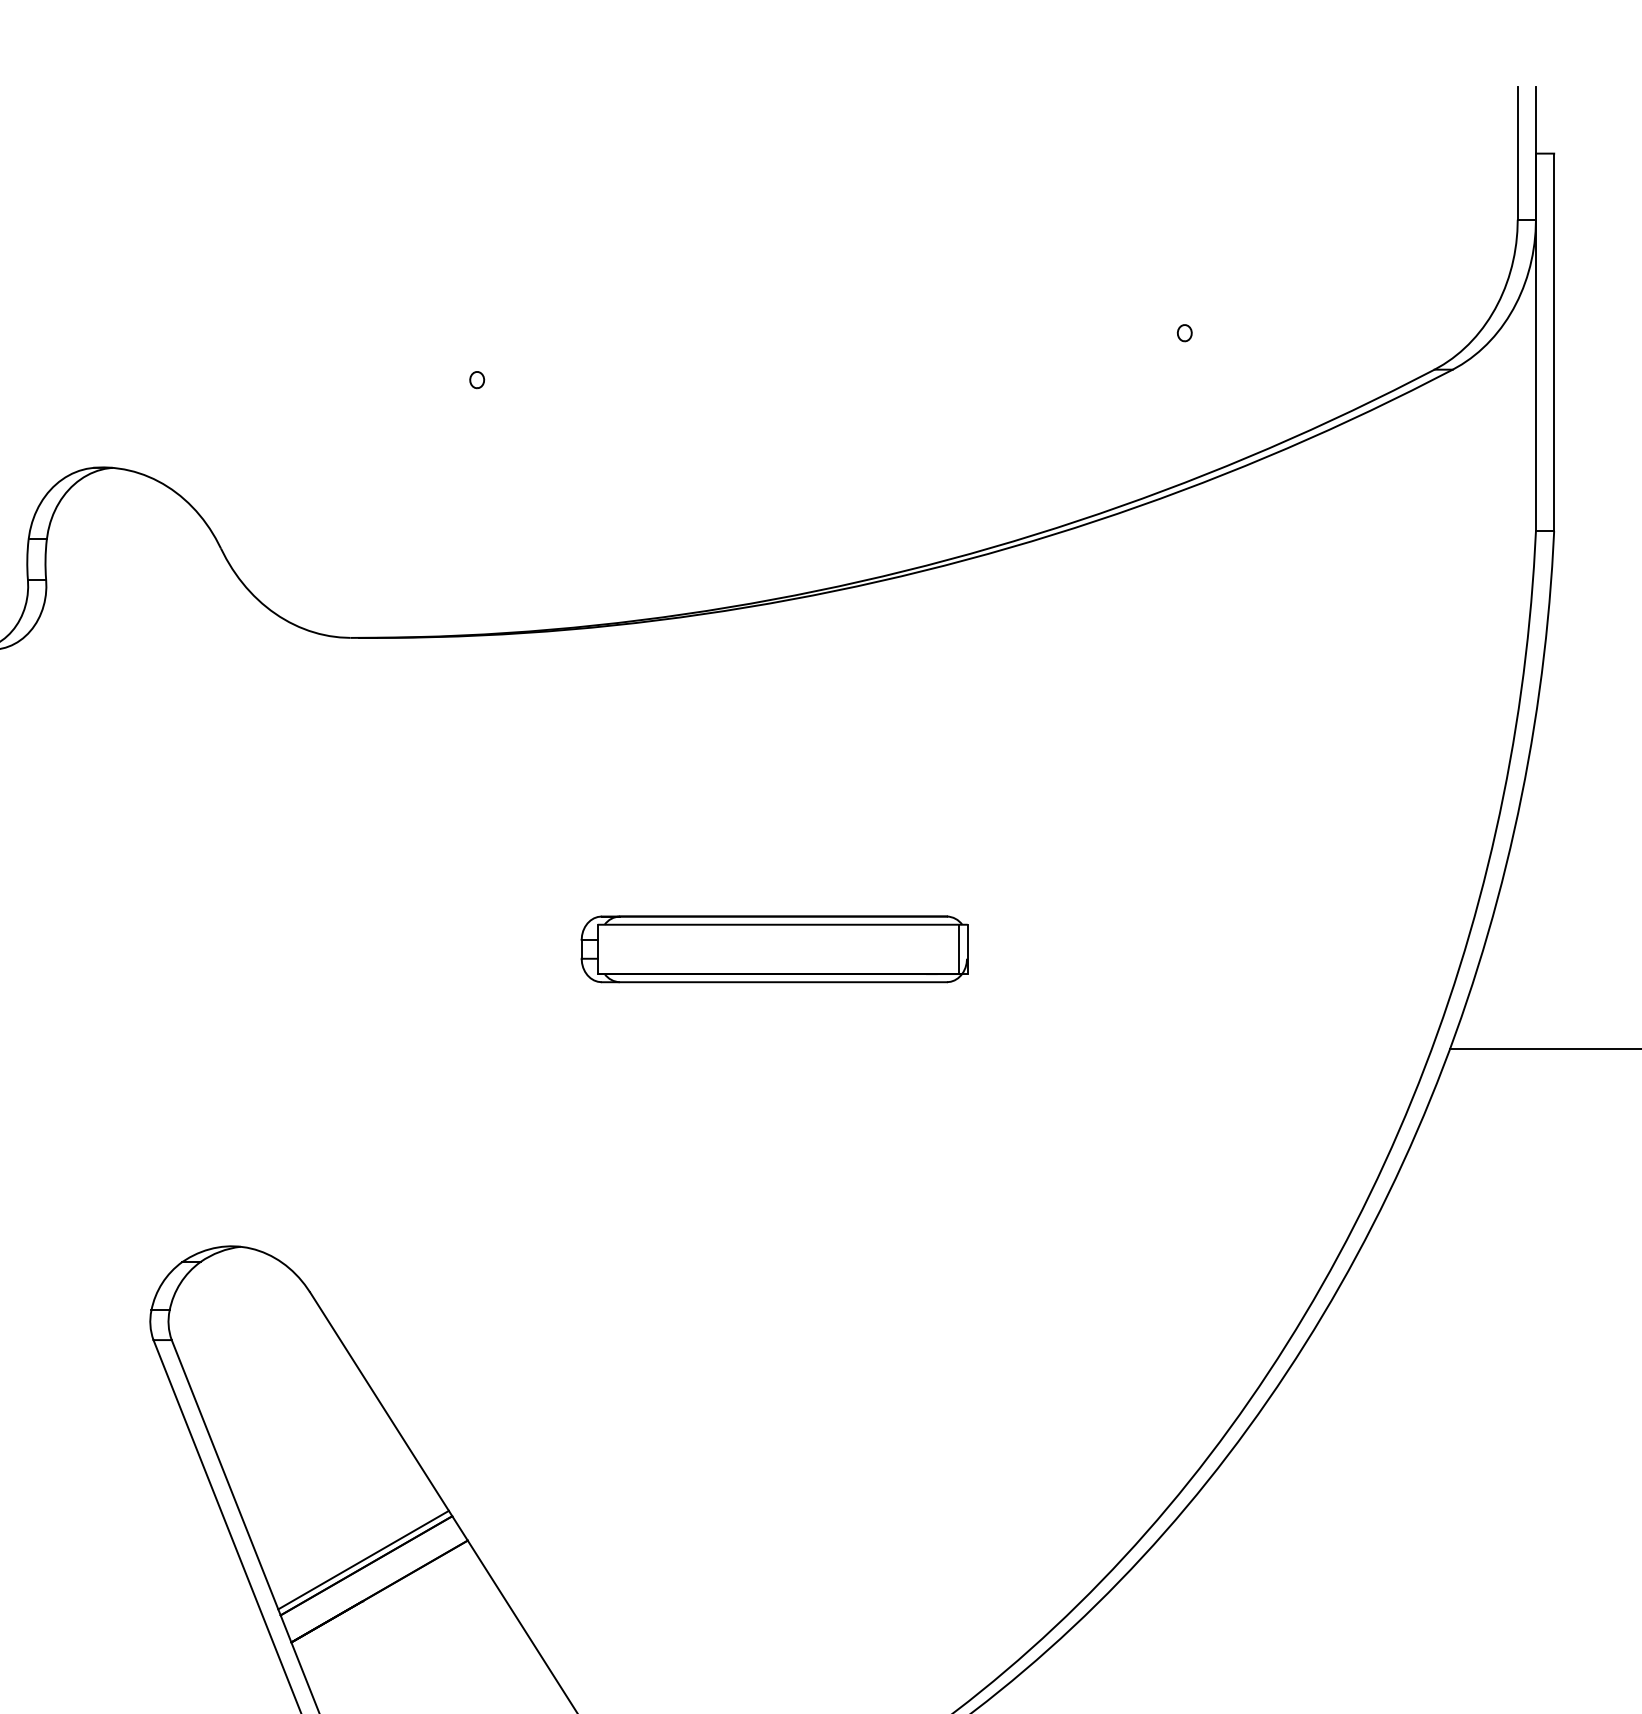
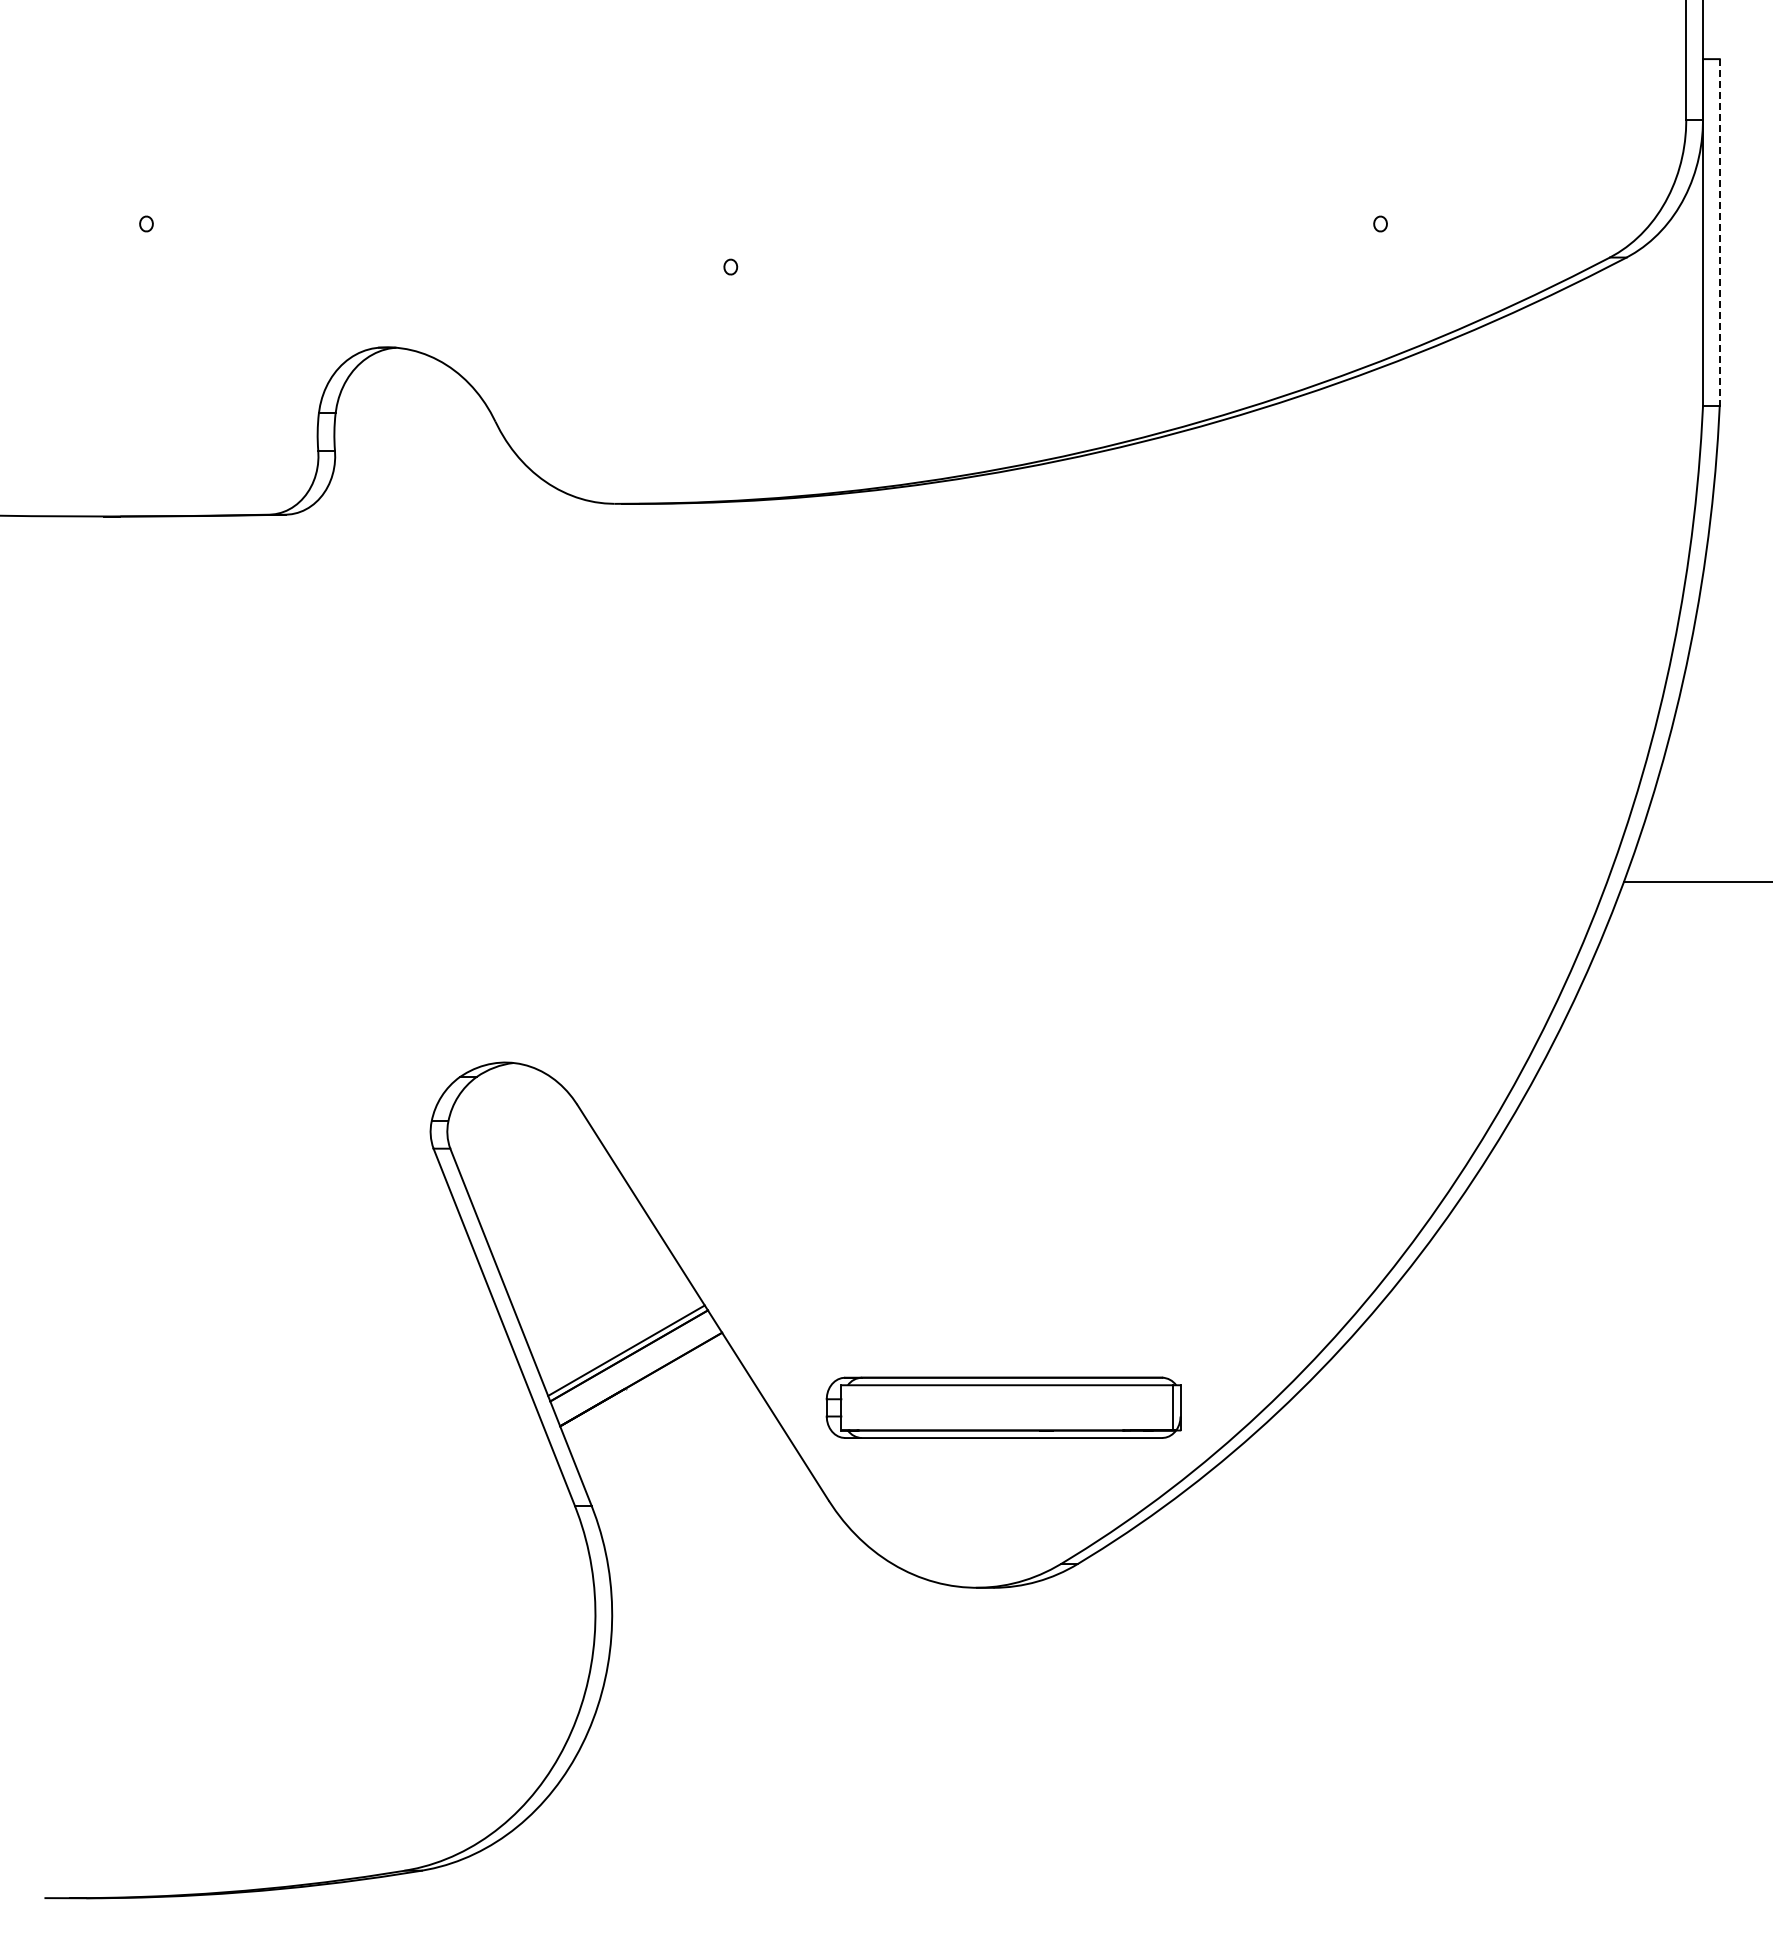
line: (1553, 343) -> (1719, 233), solid -> dashed
part: (774, 948) -> (1003, 1407), moved

